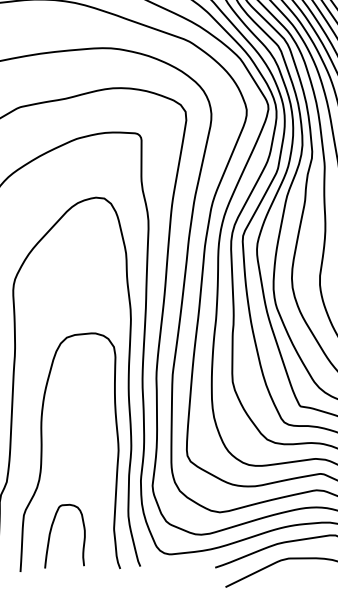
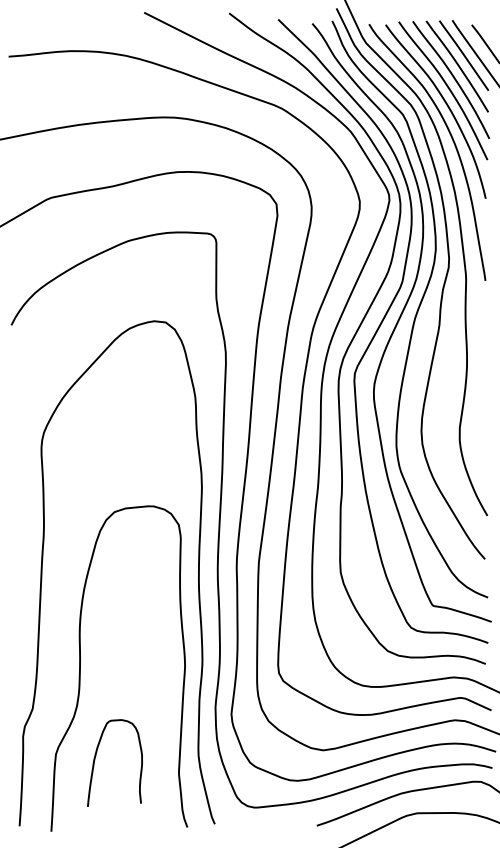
curve: (51, 531) -> (96, 756), moved

